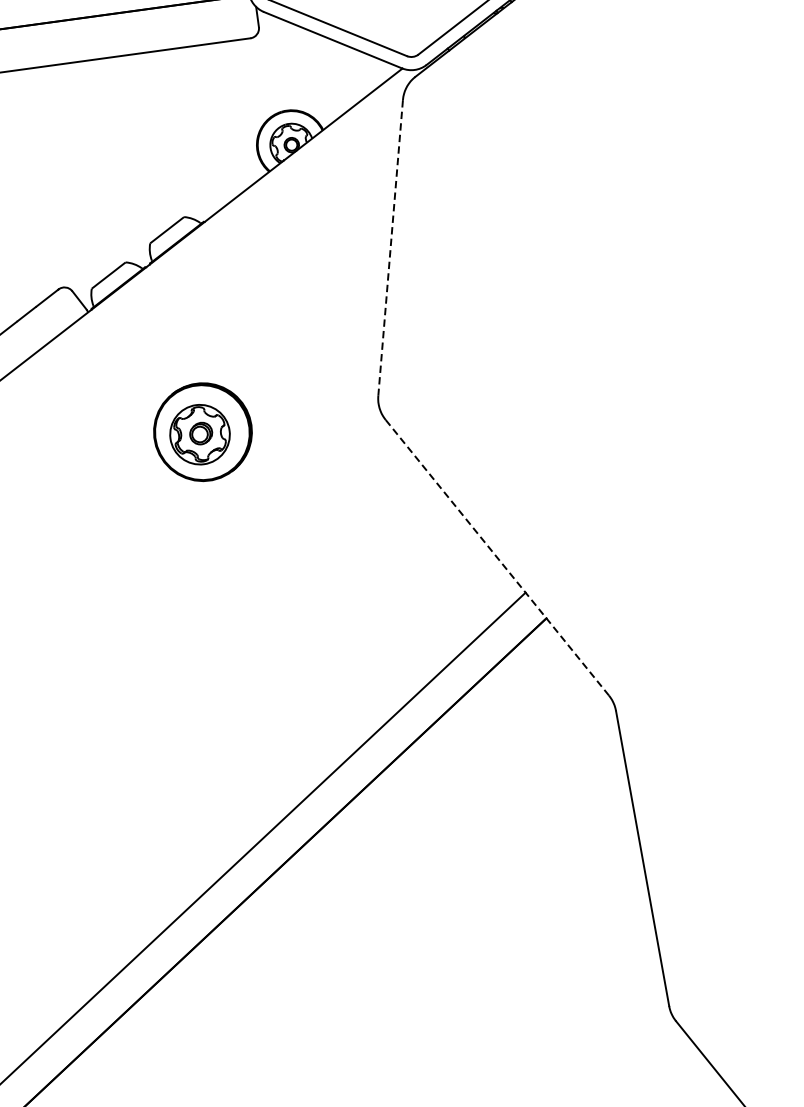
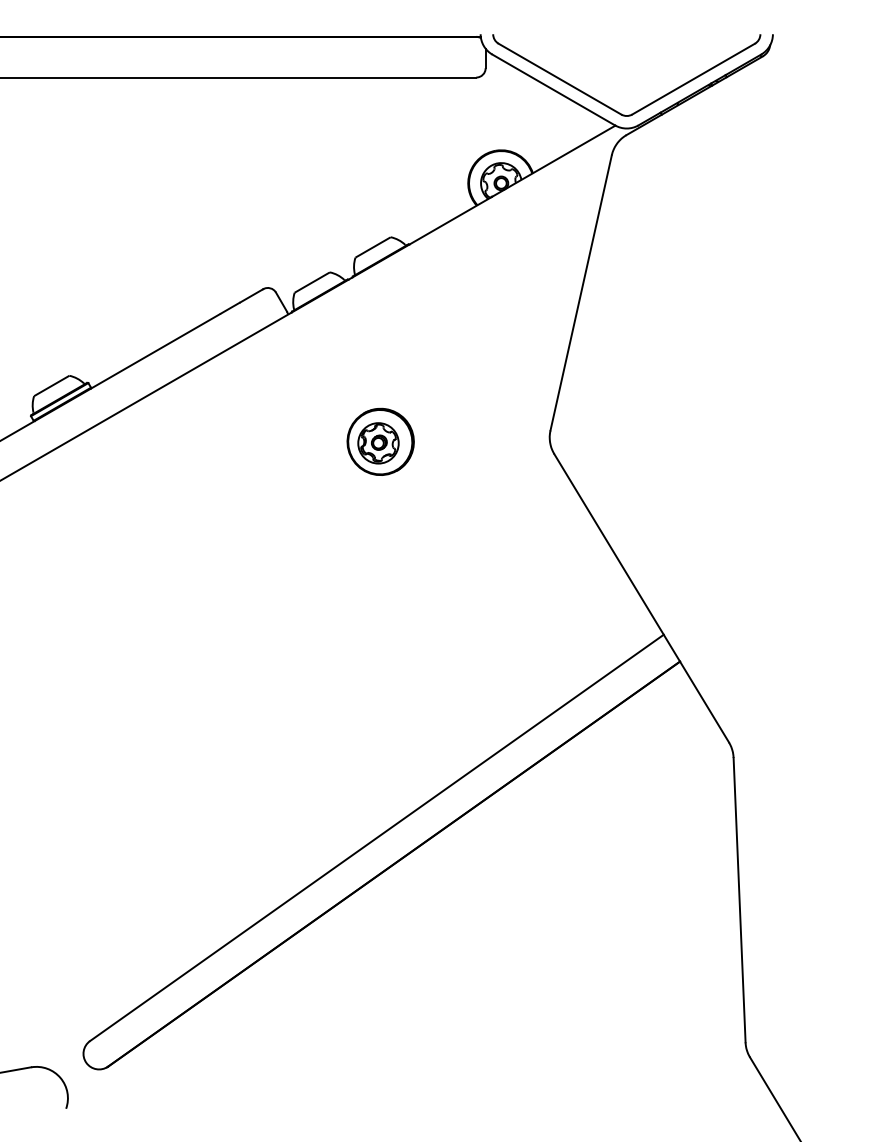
line: (390, 247) -> (581, 292), dashed -> solid
part: (202, 431) -> (380, 441), size x0.71
line: (497, 558) -> (641, 598), dashed -> solid

